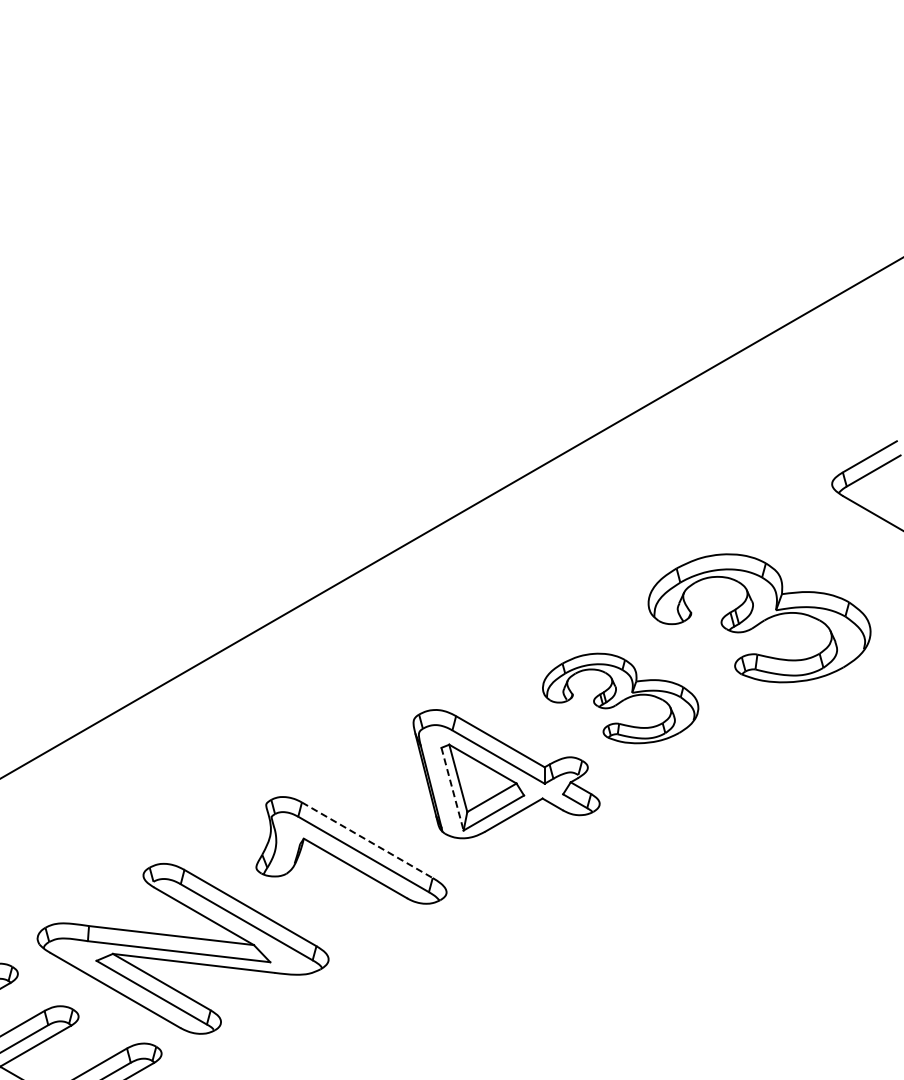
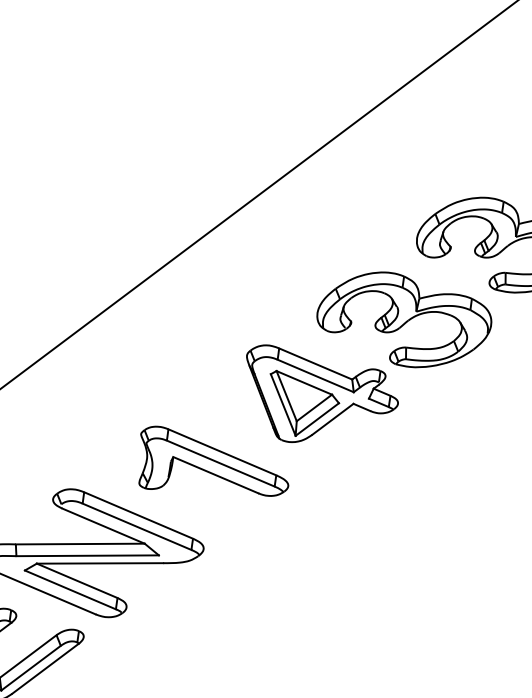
part: (620, 698) -> (404, 319), size x1.43
line: (452, 789) -> (283, 405), dashed -> solid
line: (367, 840) -> (222, 452), dashed -> solid

